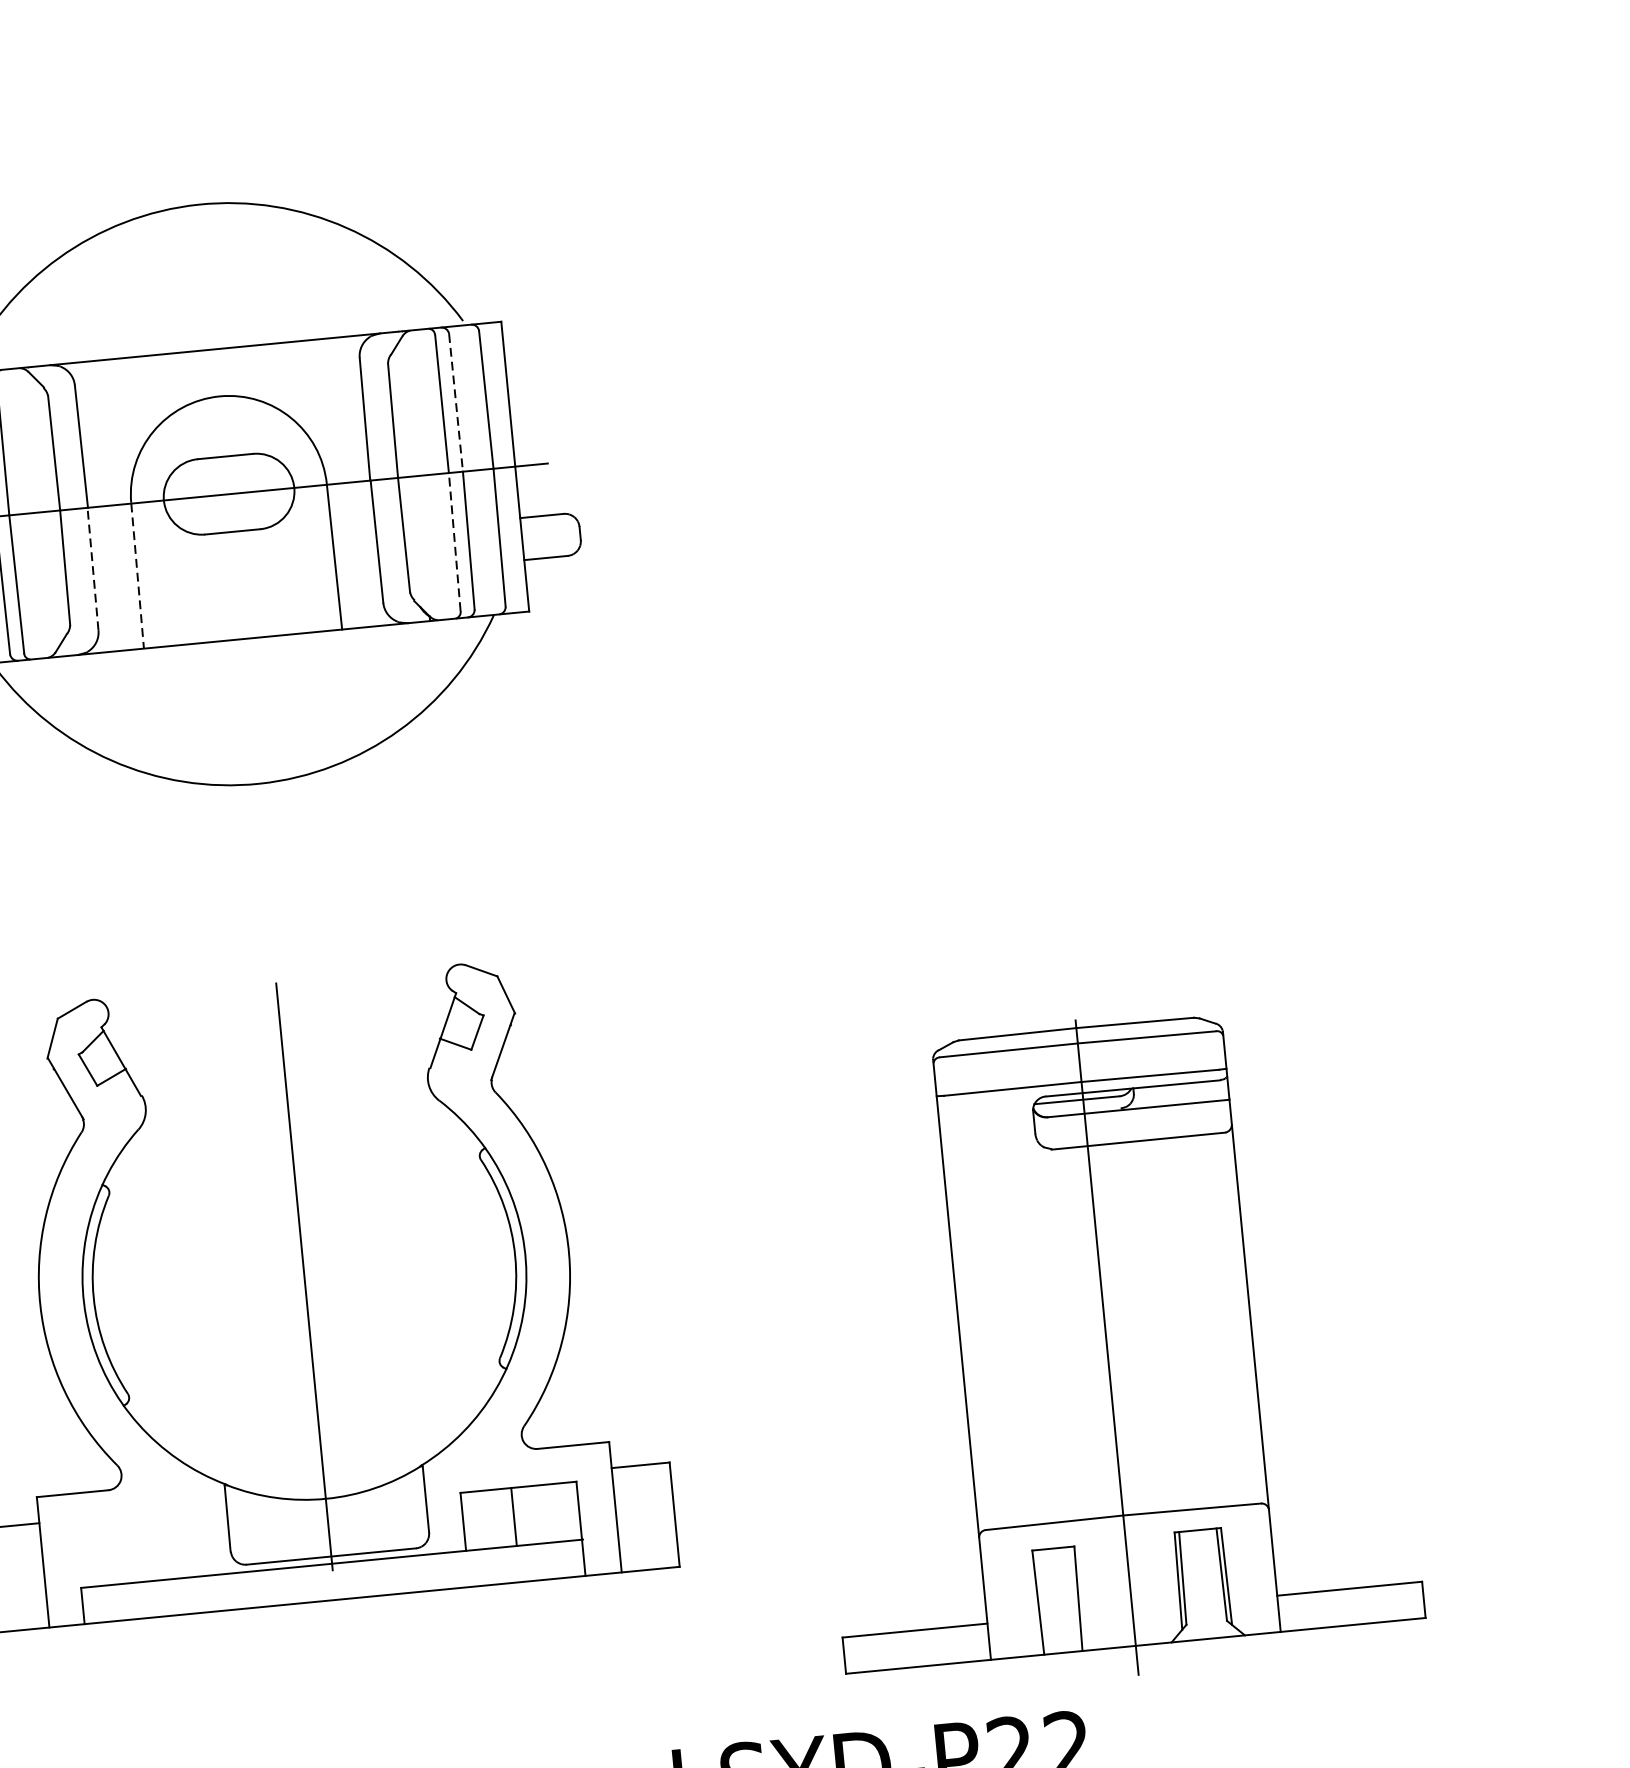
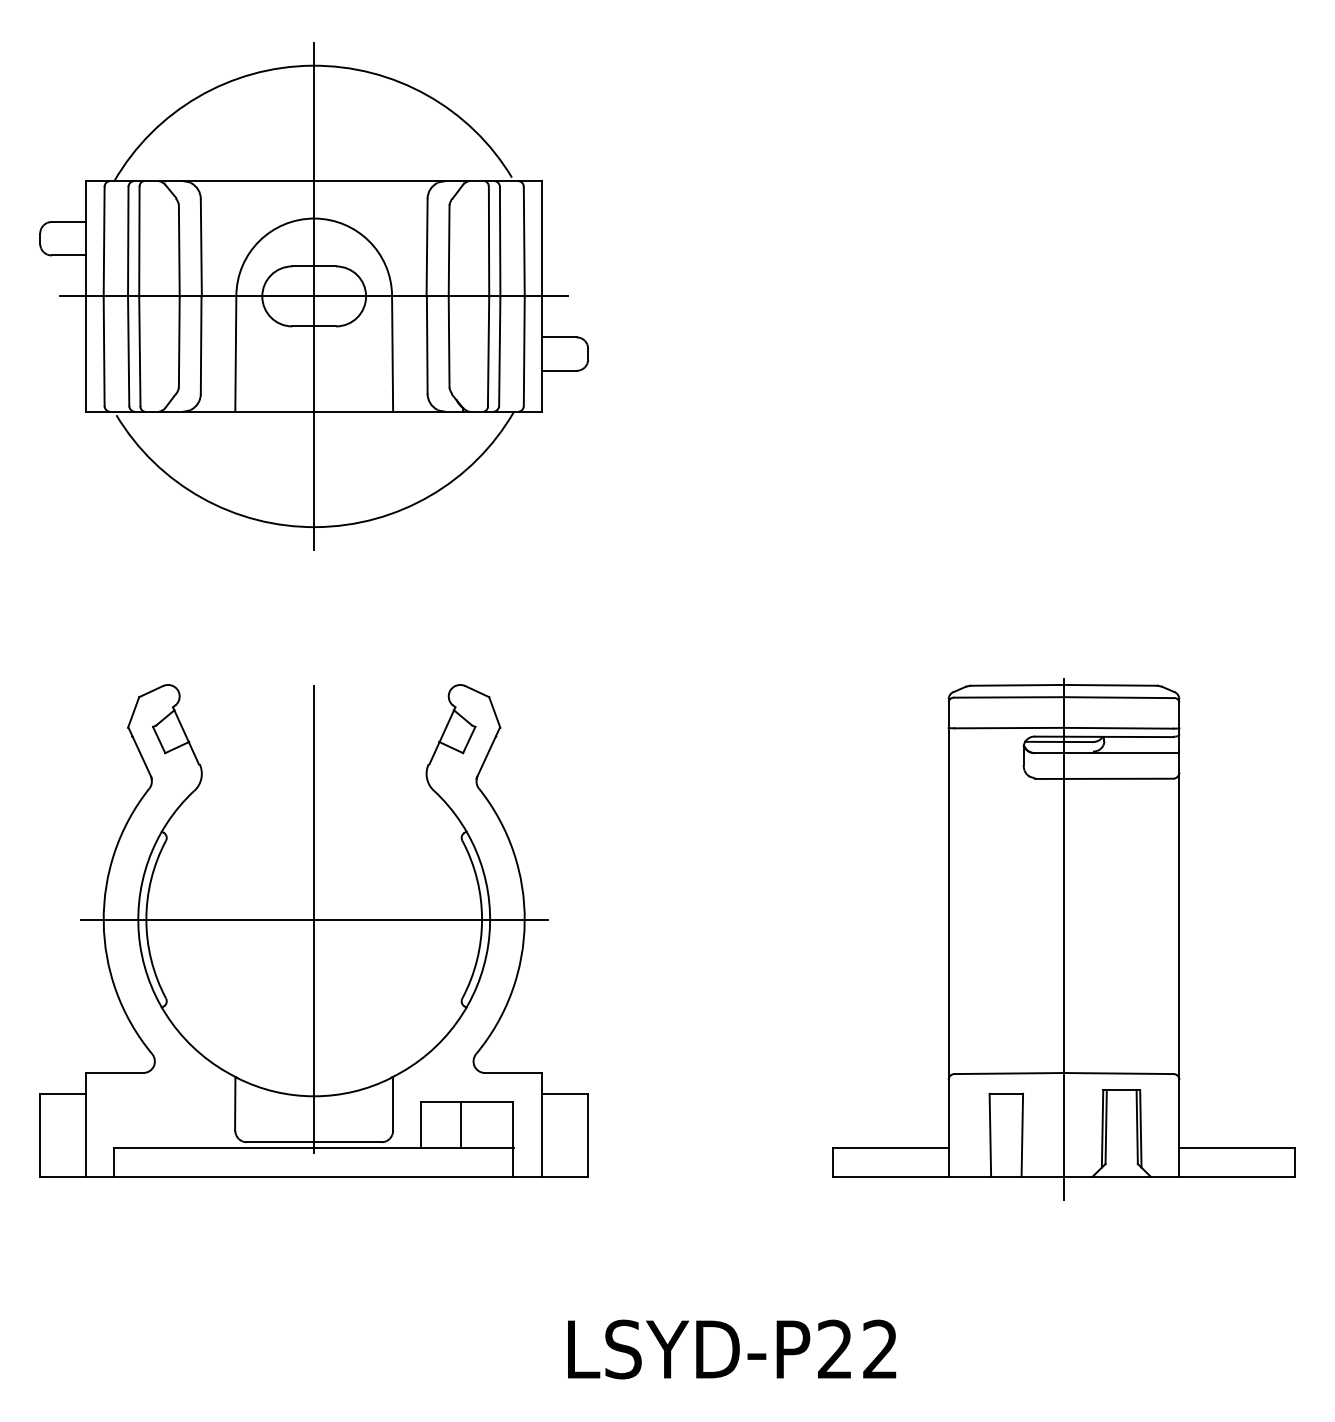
line: (456, 402) -> (500, 241), dashed -> solid
line: (229, 494) -> (314, 296), added
line: (454, 542) -> (488, 351), dashed -> solid
line: (93, 569) -> (201, 345), dashed -> solid
line: (137, 576) -> (235, 354), dashed -> solid
line: (303, 1276) -> (313, 919), added
part: (1106, 1347) -> (1063, 939), moved

